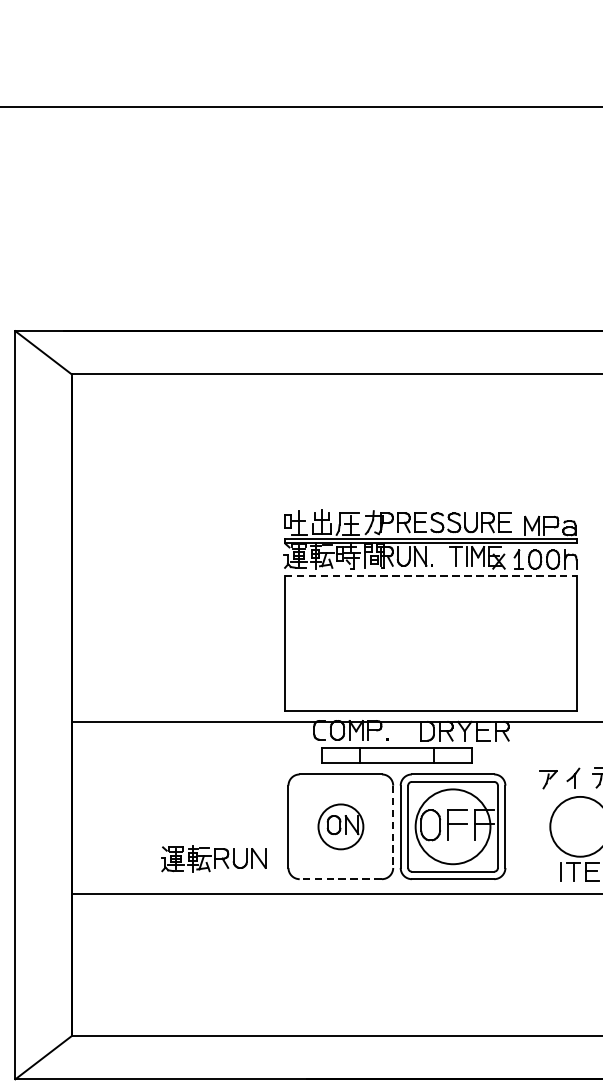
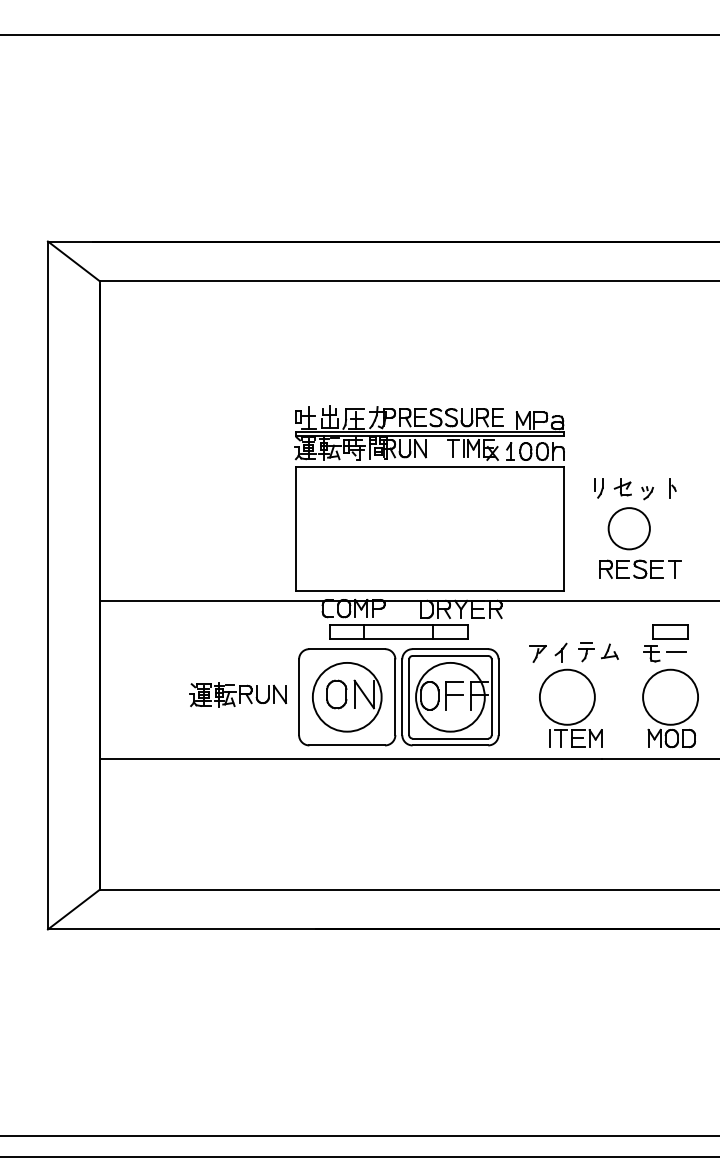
line: (431, 575) -> (430, 466), dashed -> solid
part: (341, 827) -> (347, 697), size x1.67
line: (393, 827) -> (395, 697), dashed -> solid
part: (213, 858) -> (238, 694), moved
line: (341, 879) -> (347, 745), dashed -> solid

